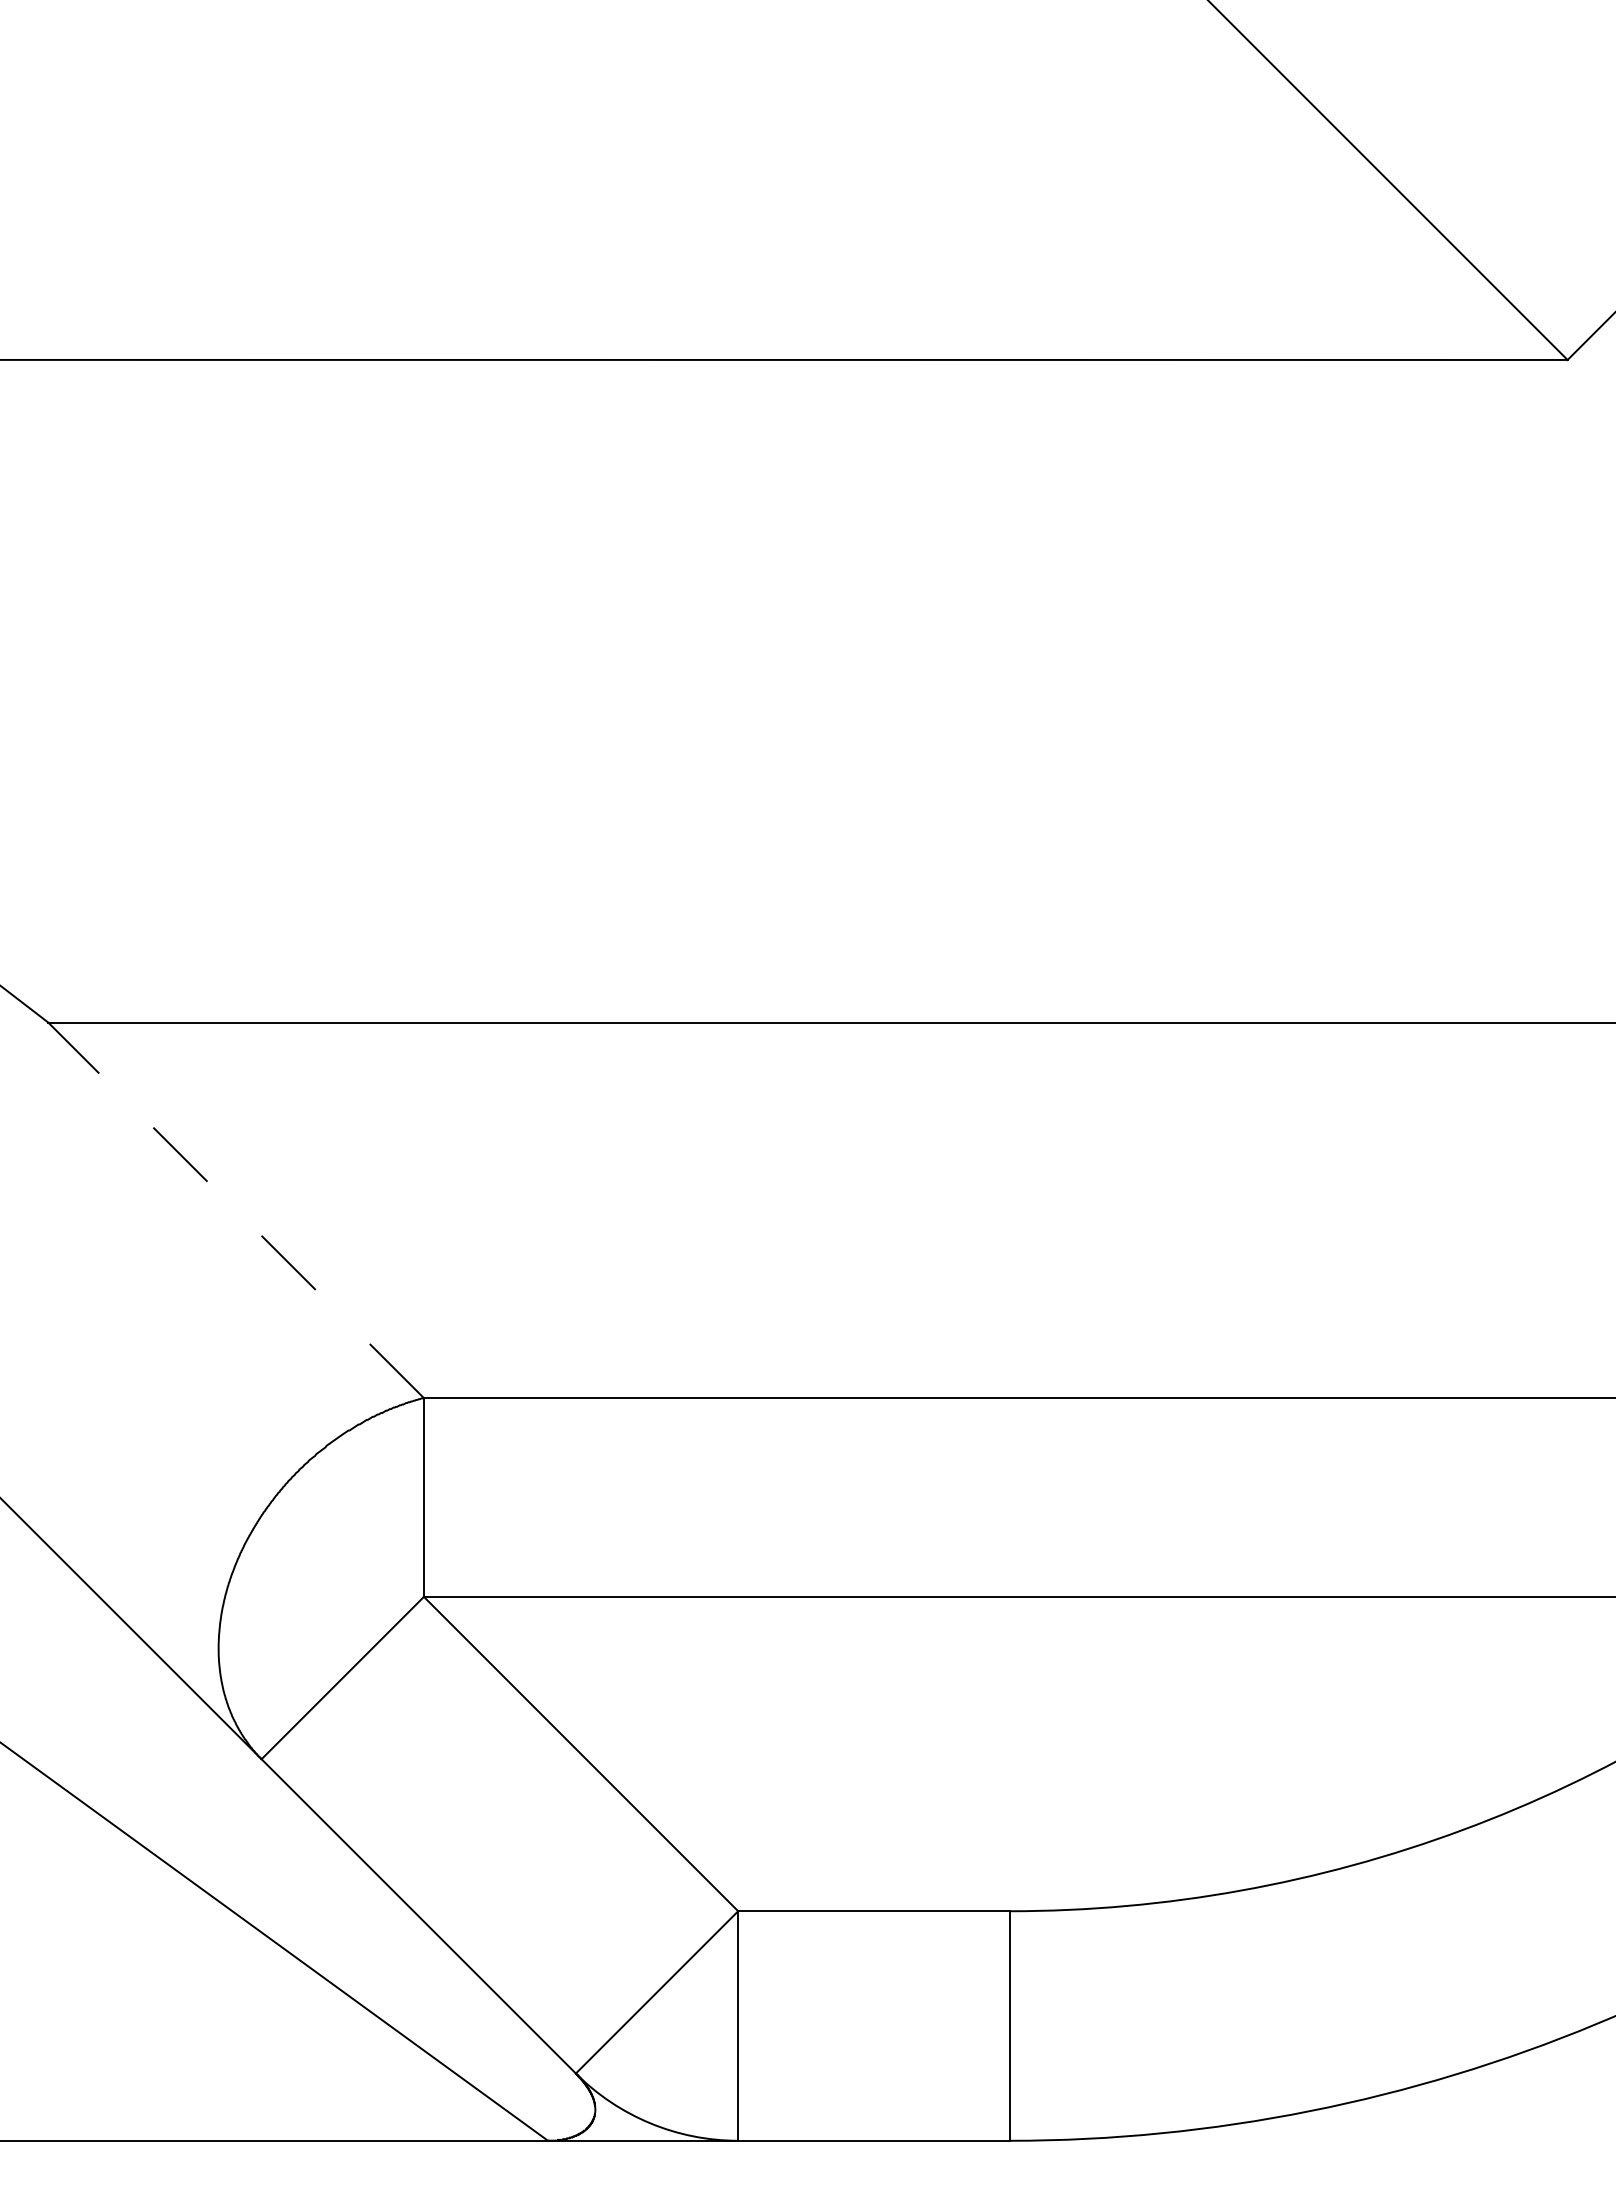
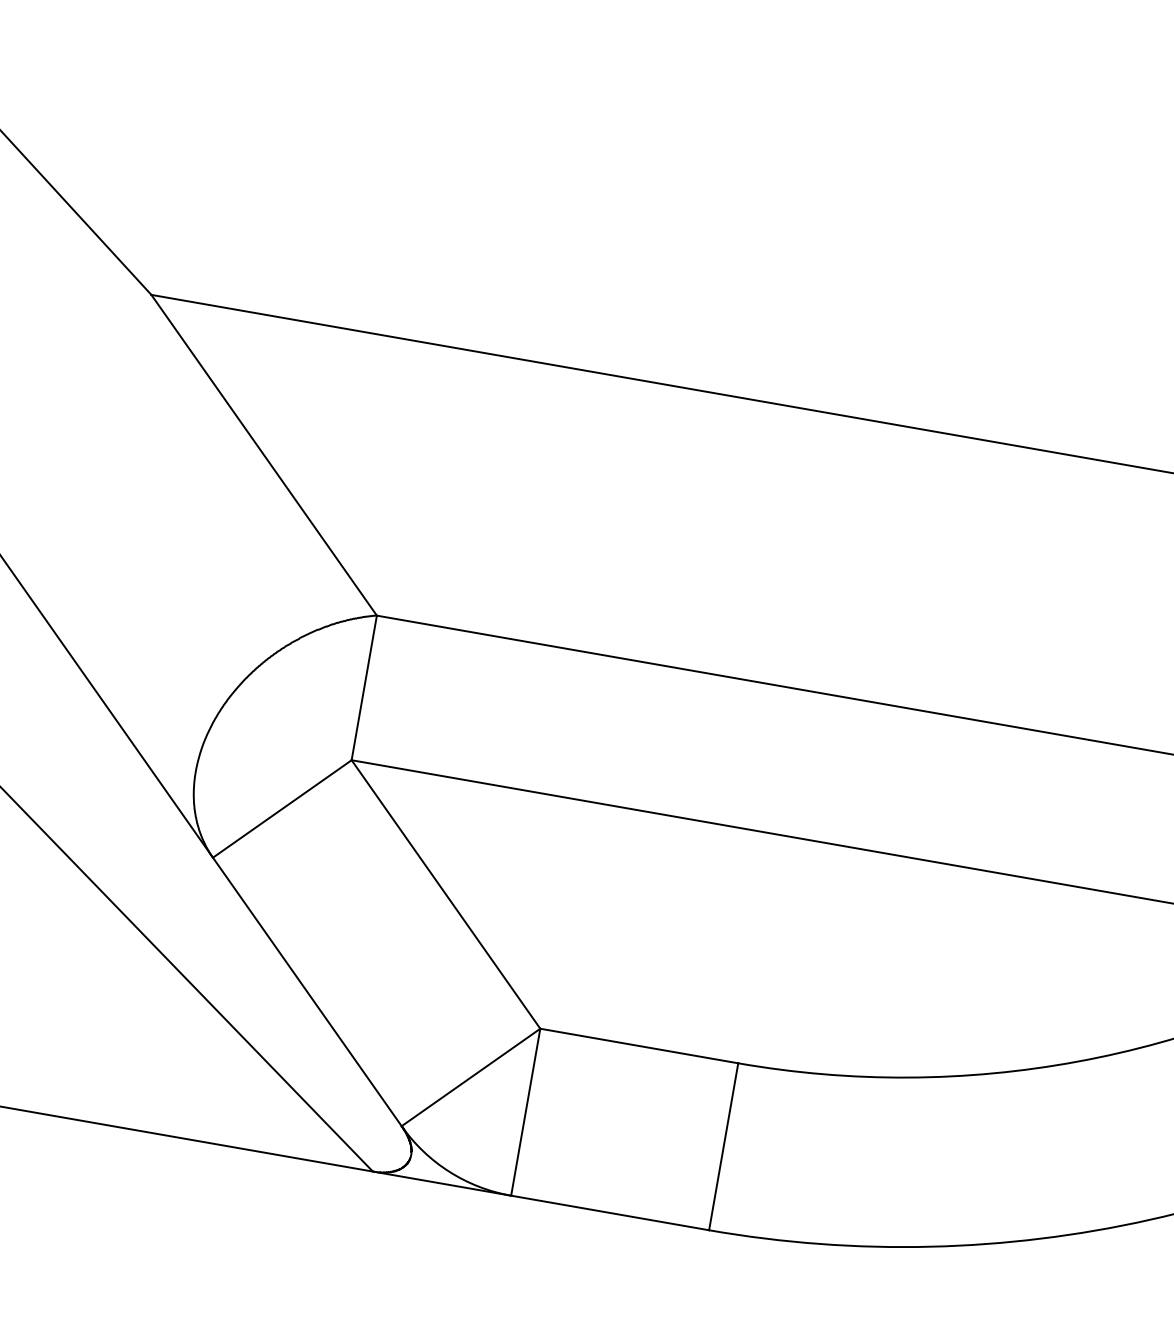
line: (236, 1210) -> (264, 455), dashed -> solid

